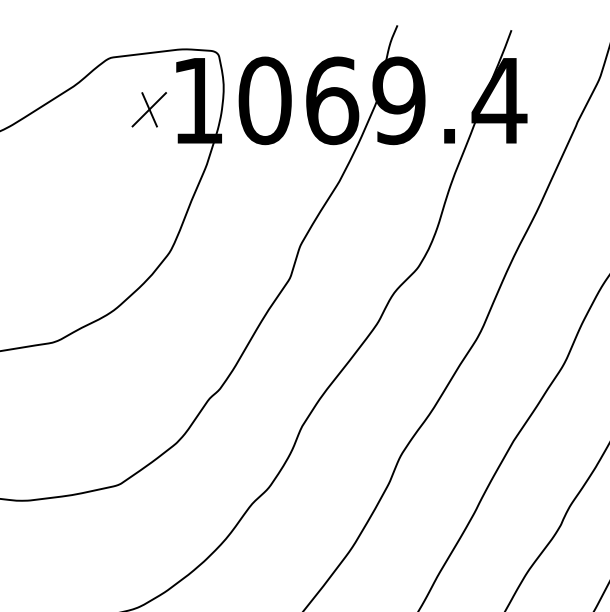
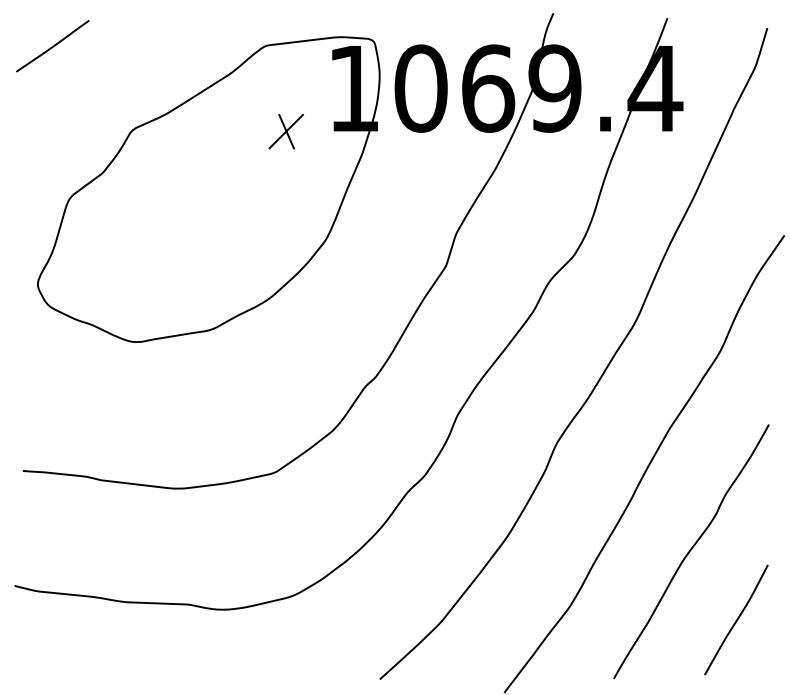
part: (148, 109) -> (285, 131), moved

